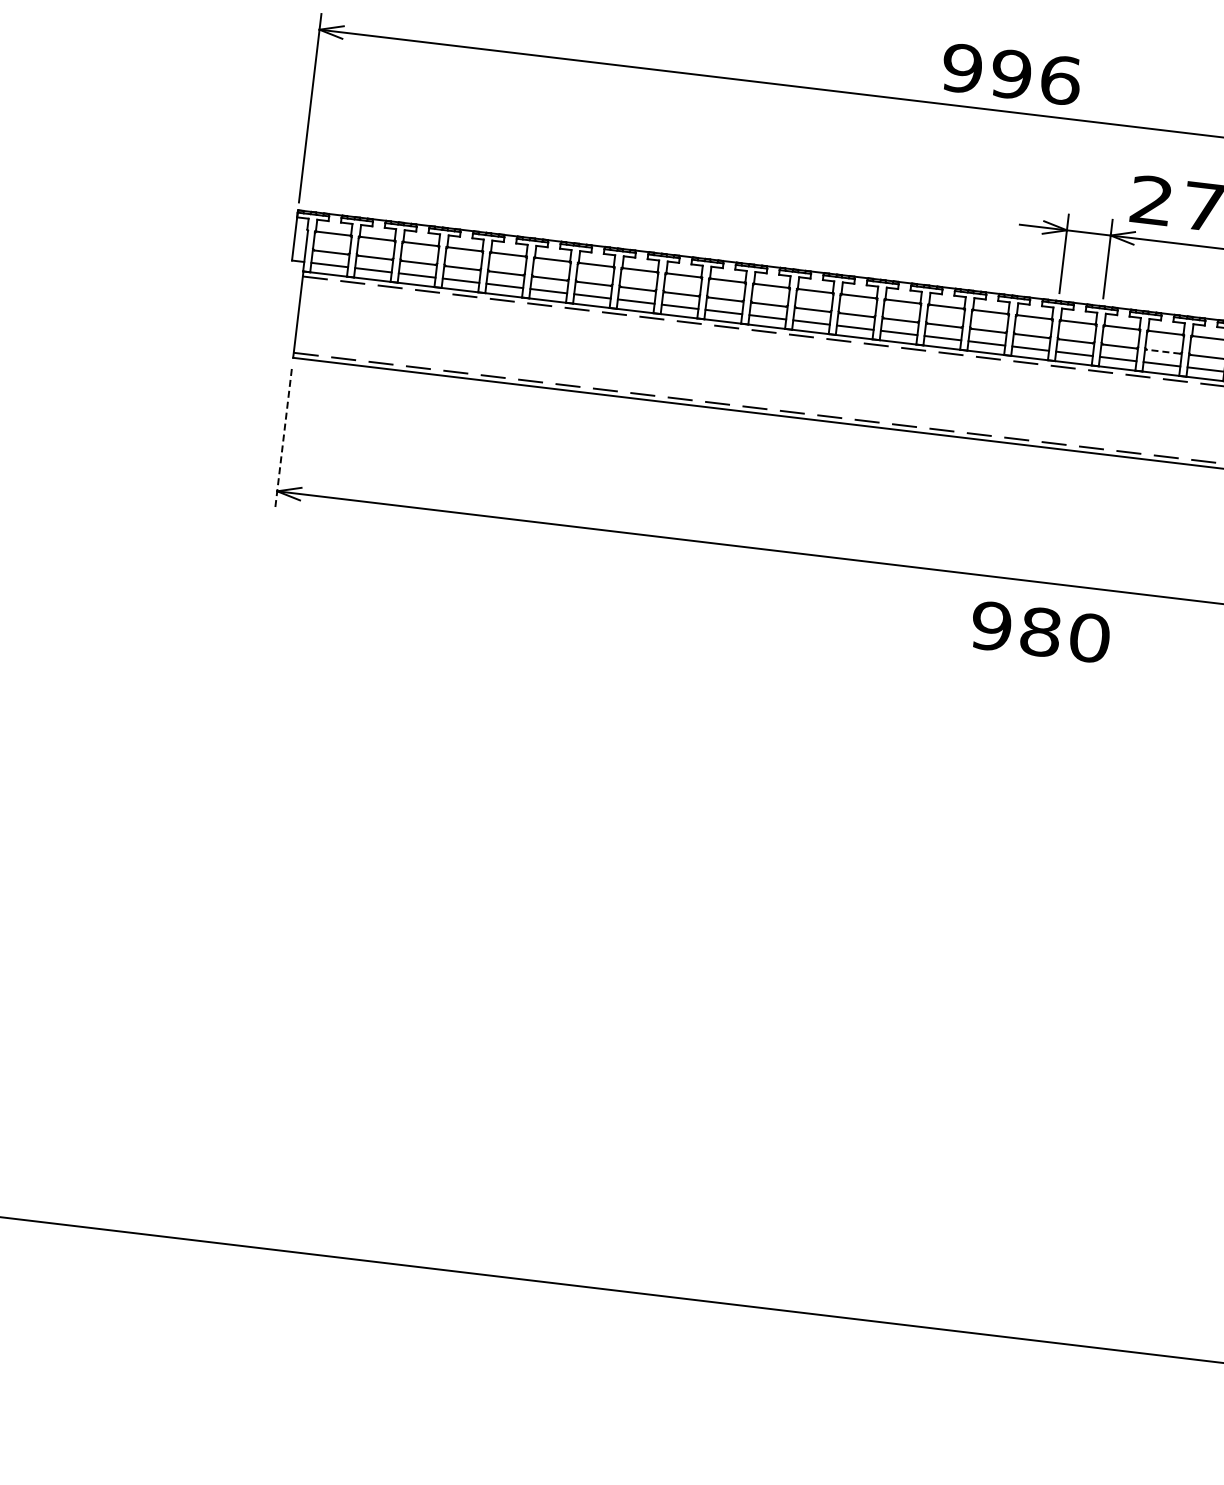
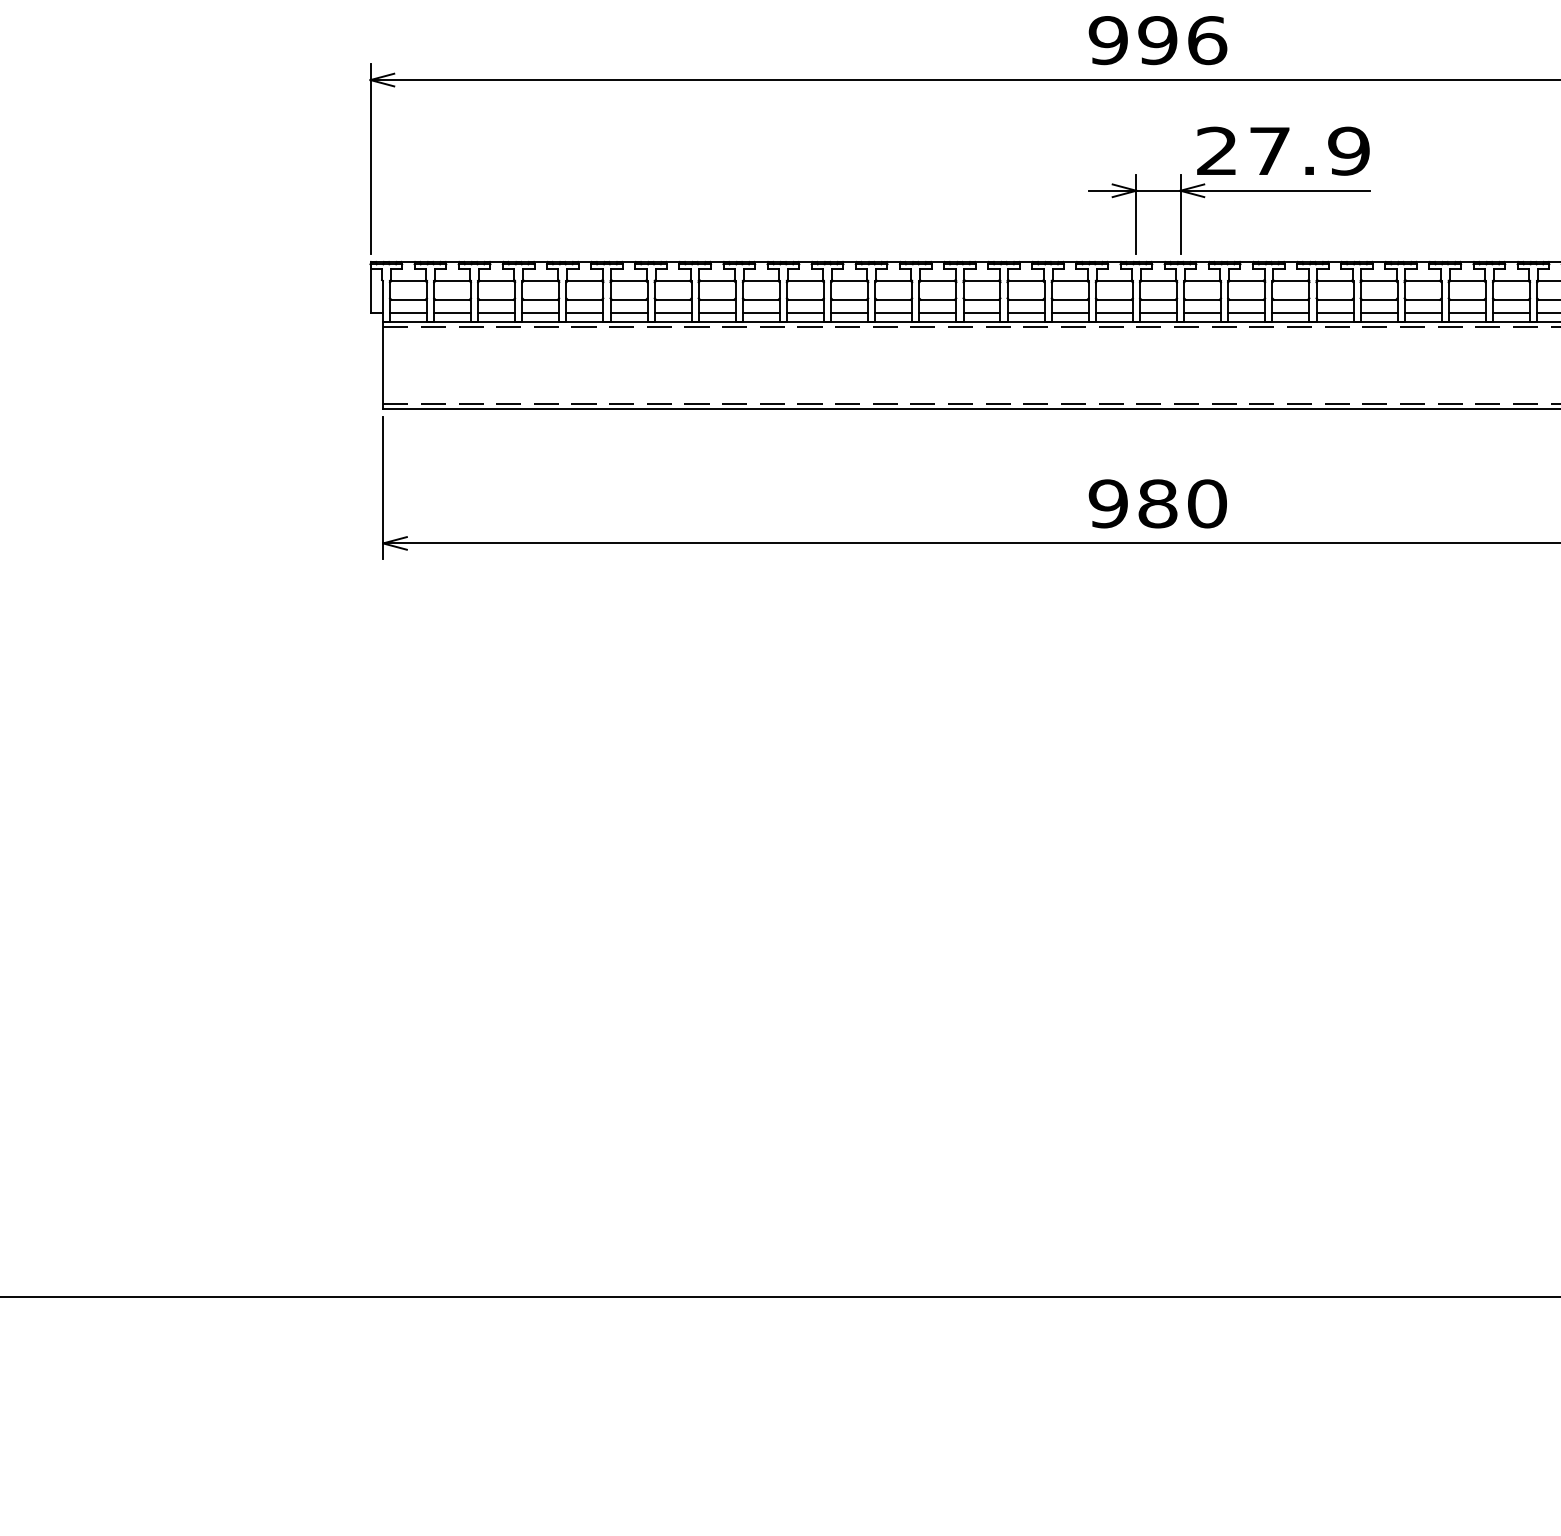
text: (1011, 74) -> (1157, 40), moved
line: (1163, 351) -> (1246, 299), dashed -> solid
line: (284, 435) -> (383, 487), dashed -> solid
text: (1040, 631) -> (1157, 503), moved

